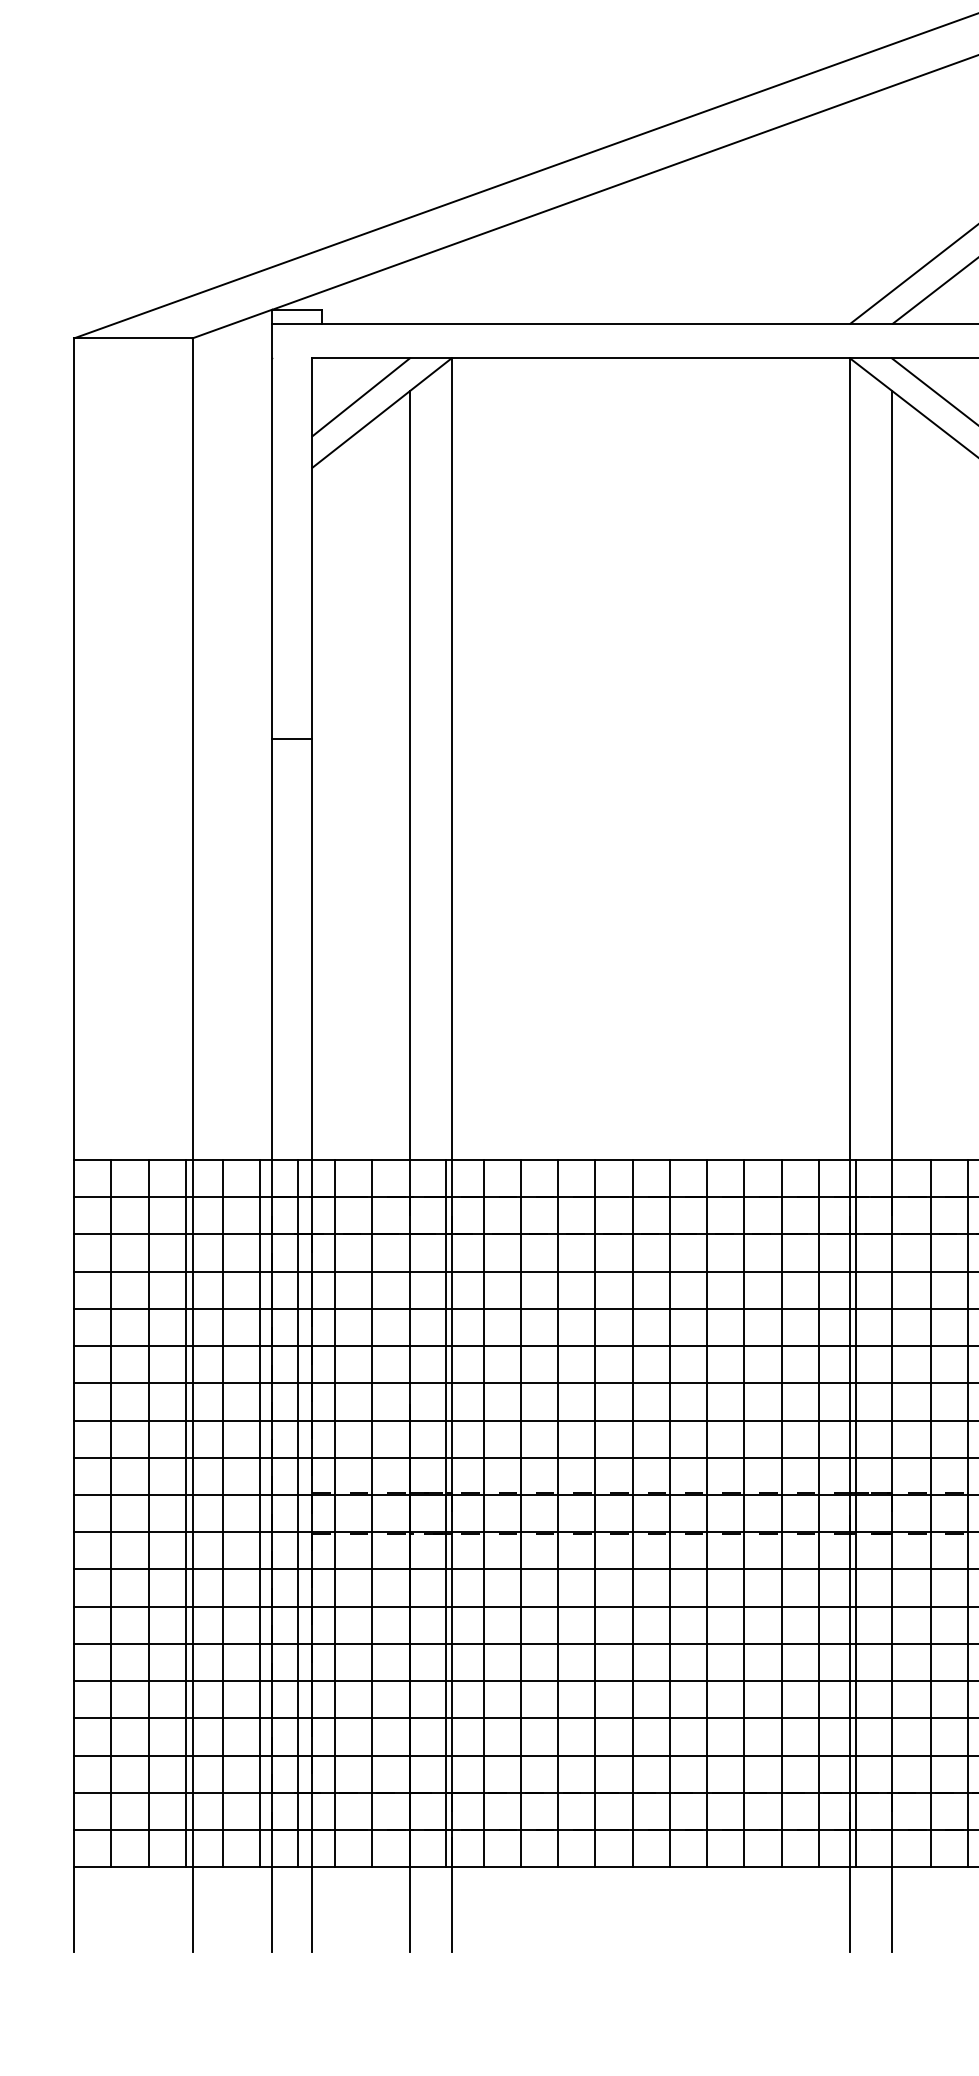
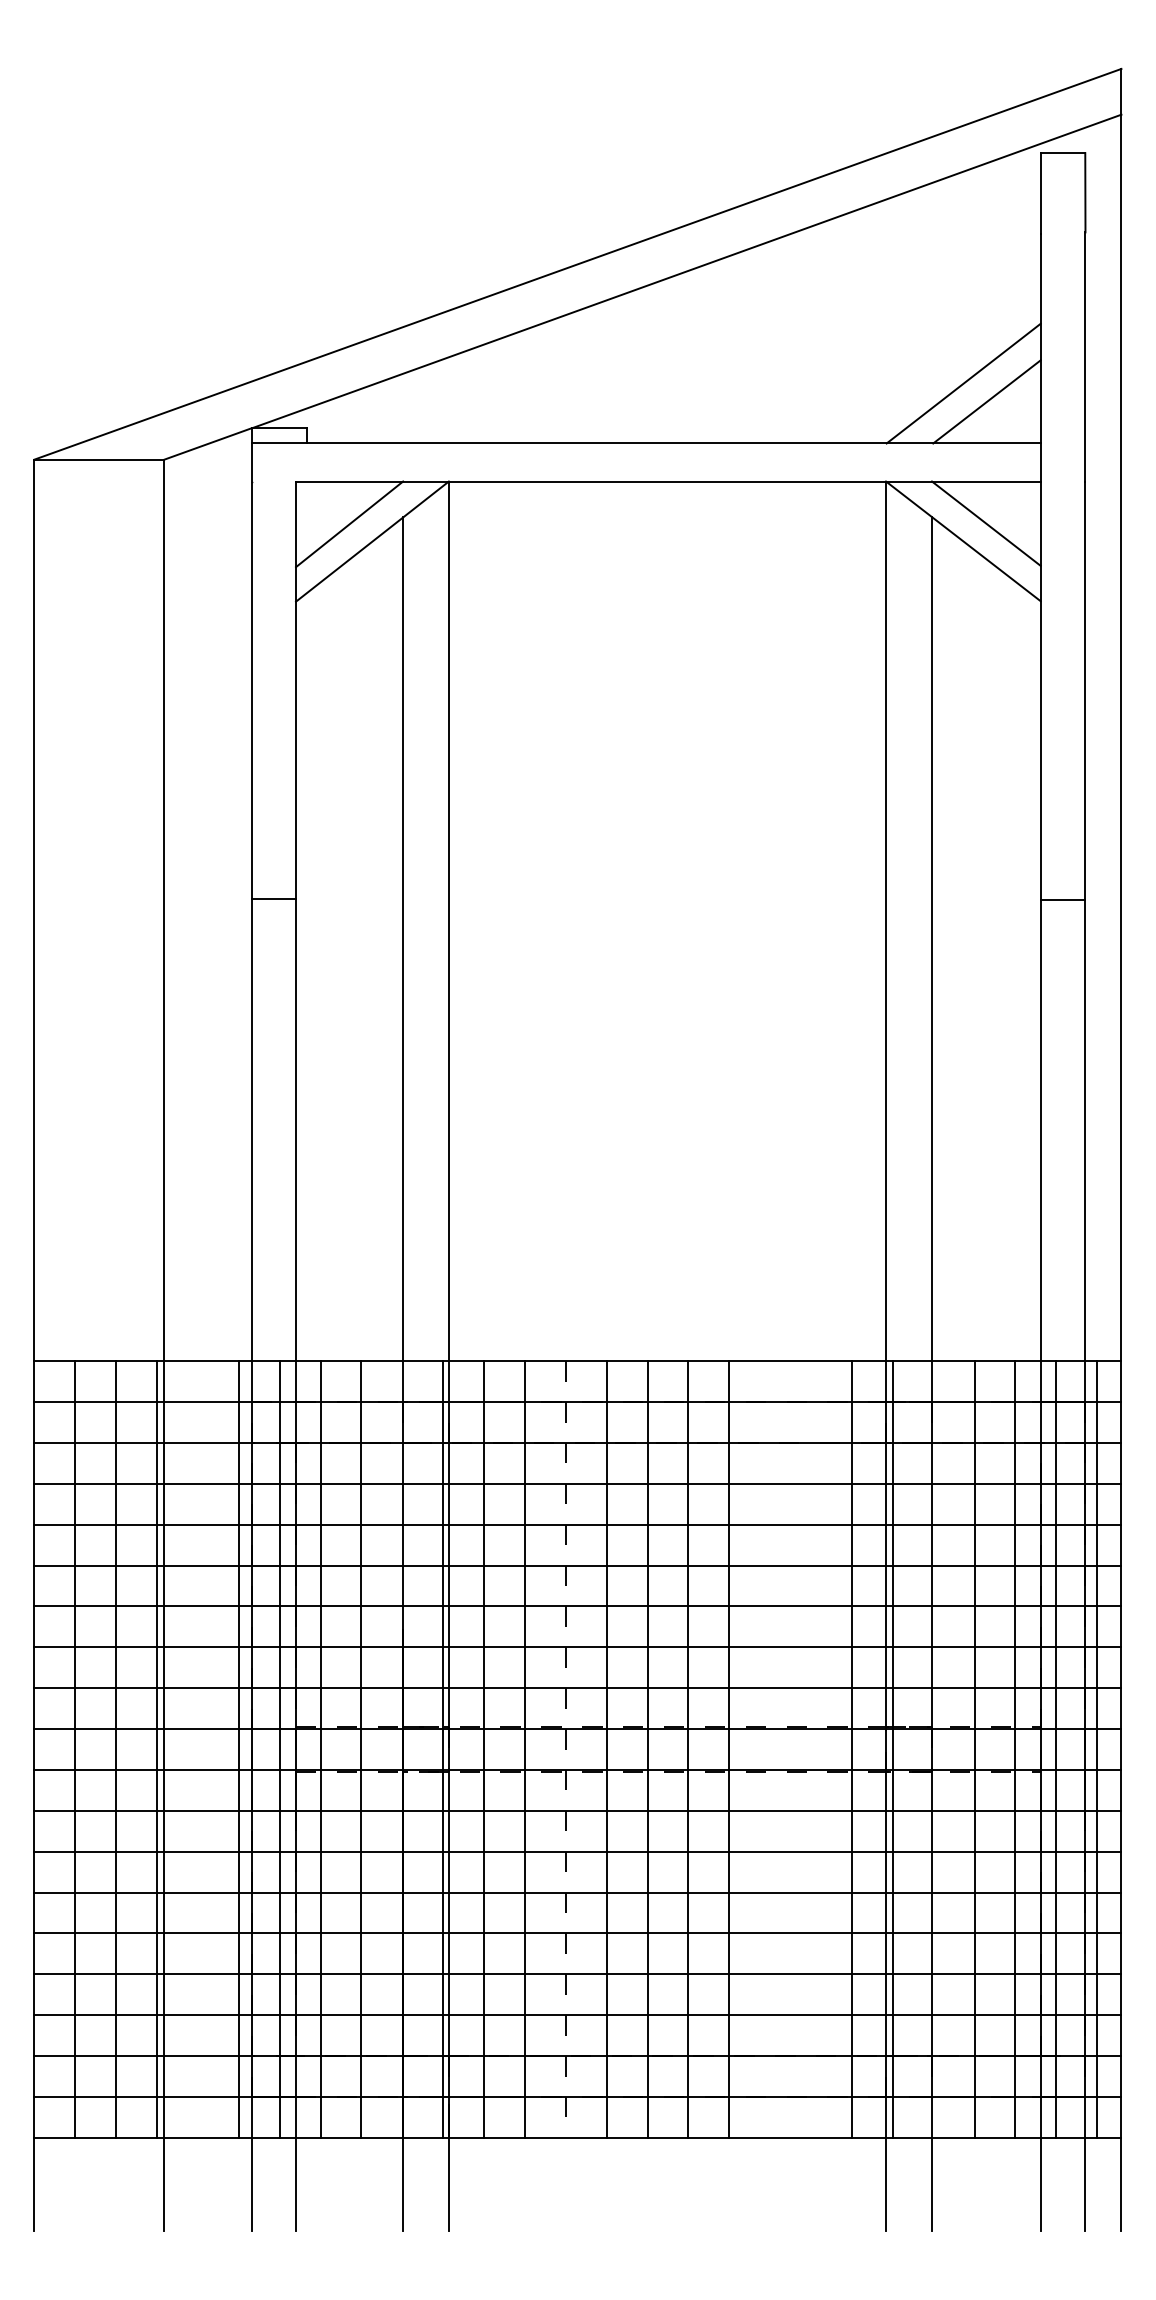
line: (222, 1513) -> (197, 1749), removed
line: (744, 1513) -> (770, 1749), removed
line: (782, 1513) -> (811, 1749), removed
line: (557, 1514) -> (565, 1750), solid -> dashed

